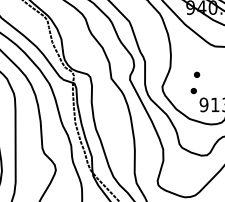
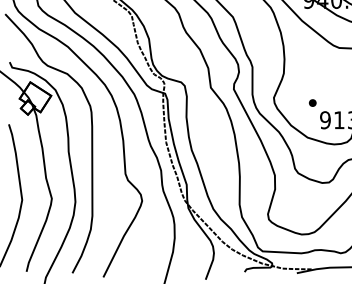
part: (196, 74) -> (316, 82), removed

